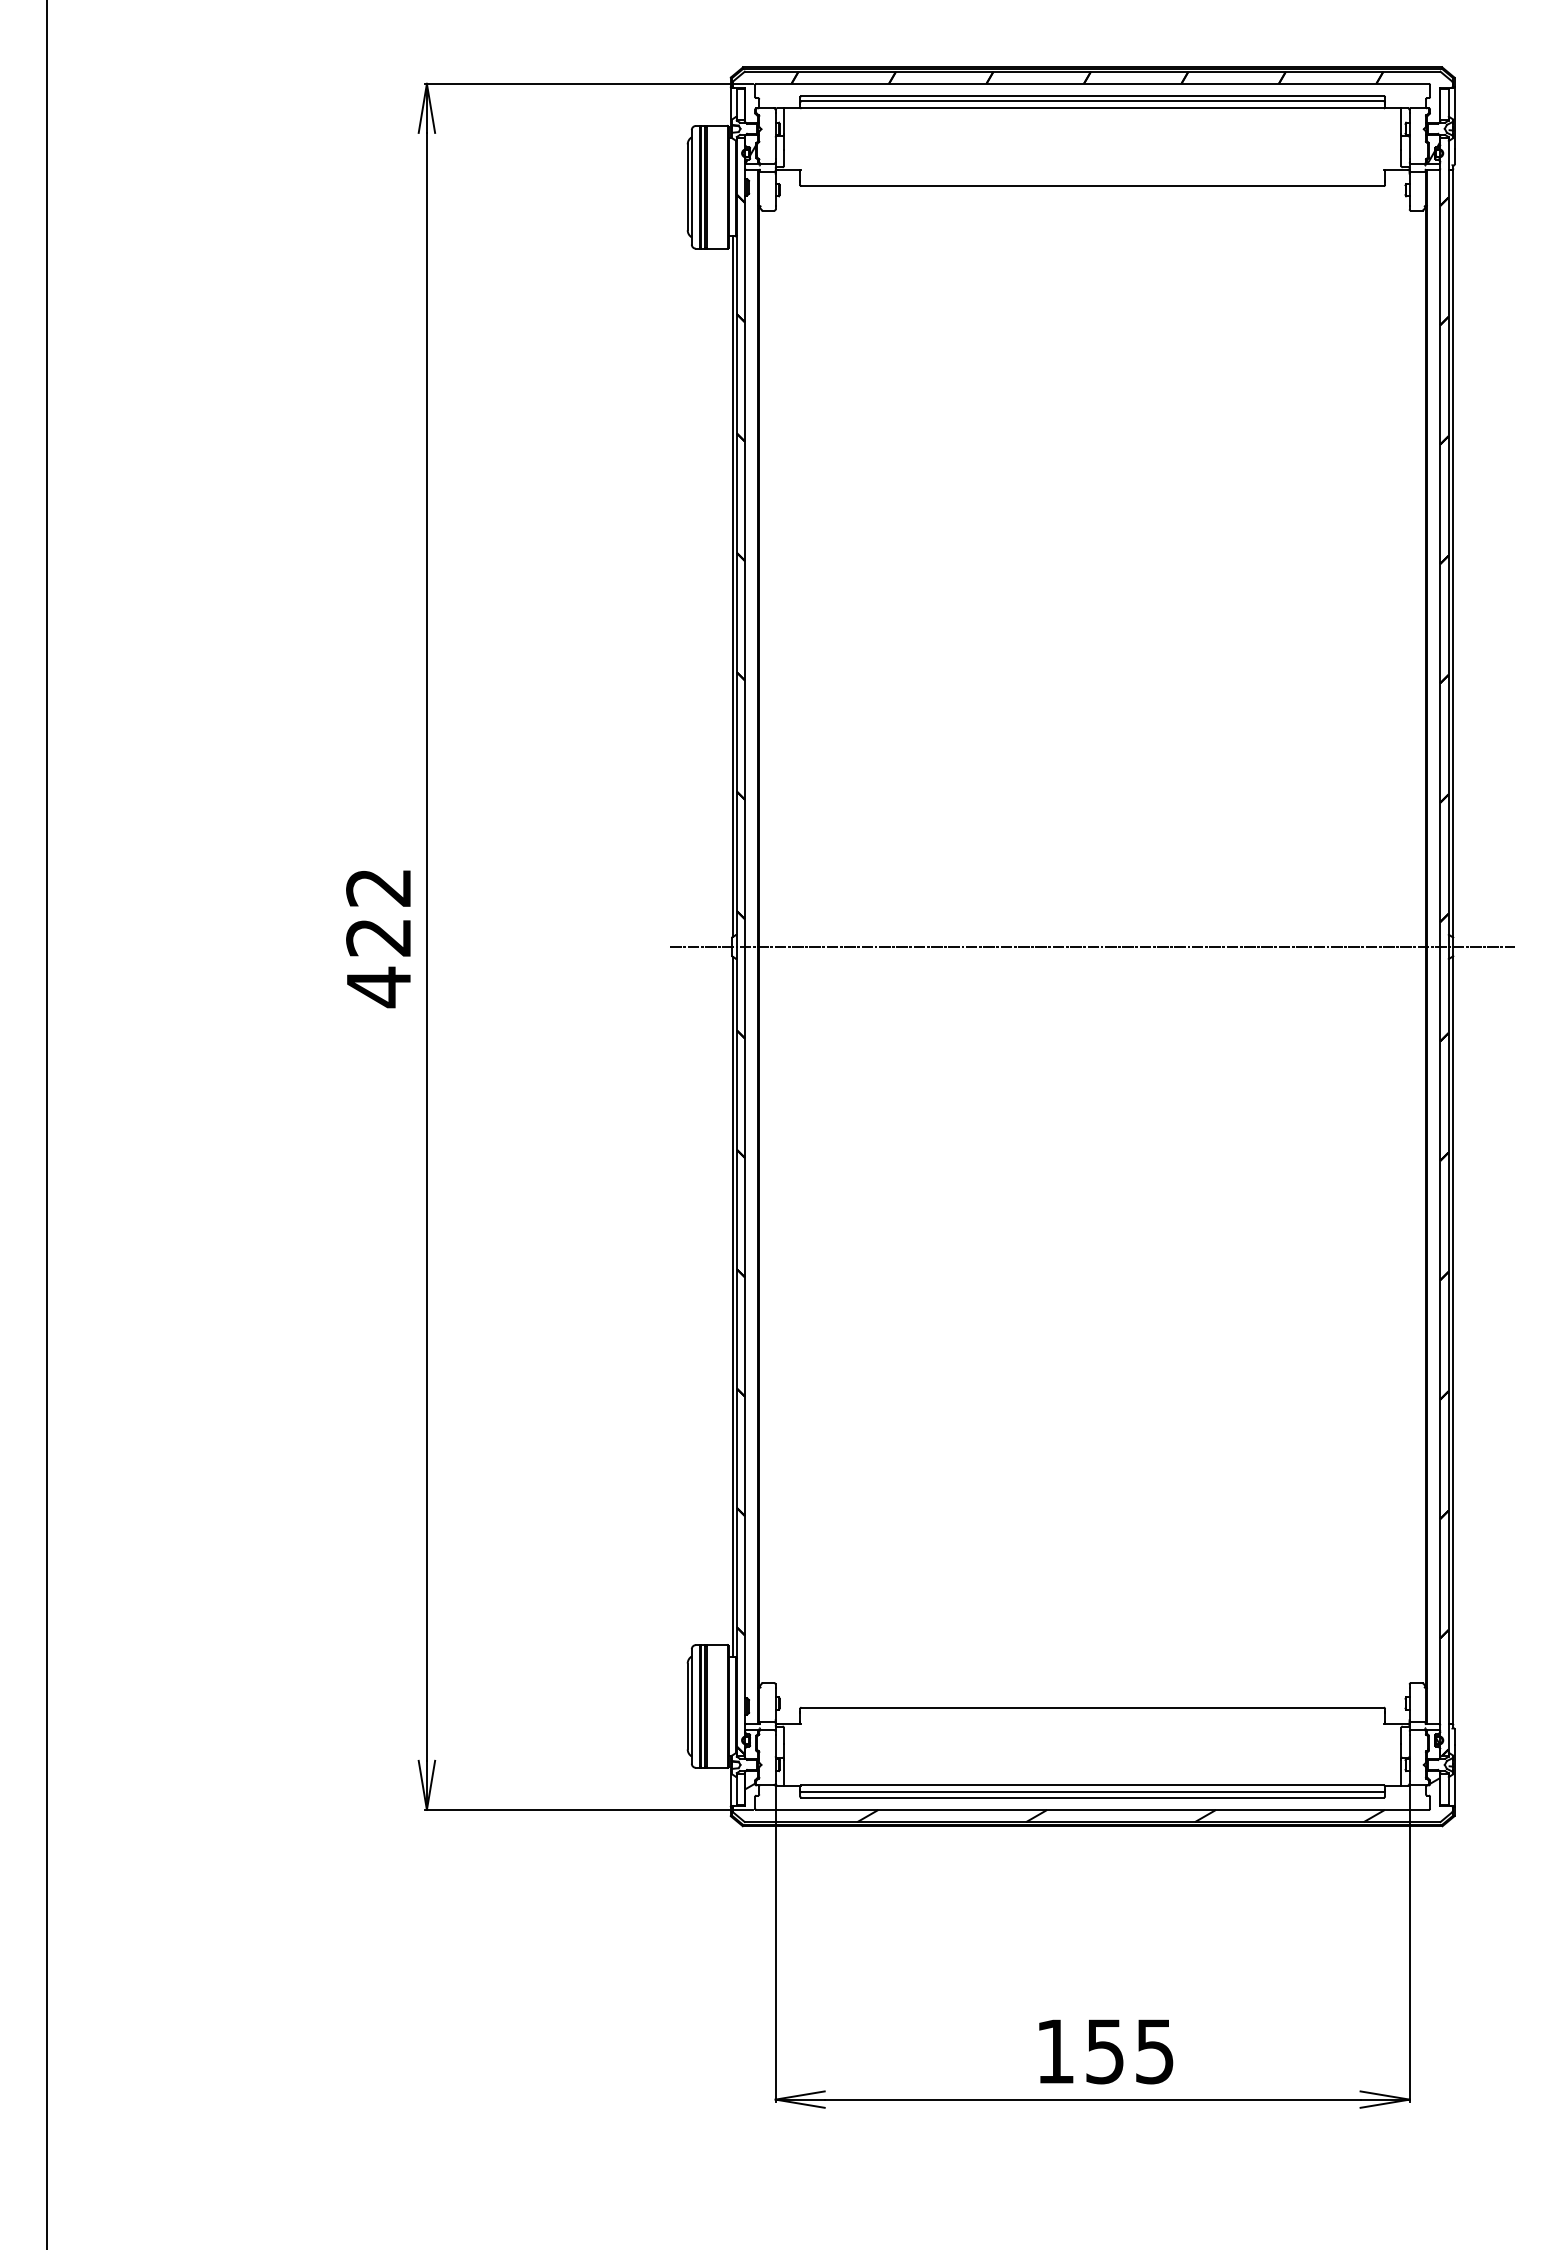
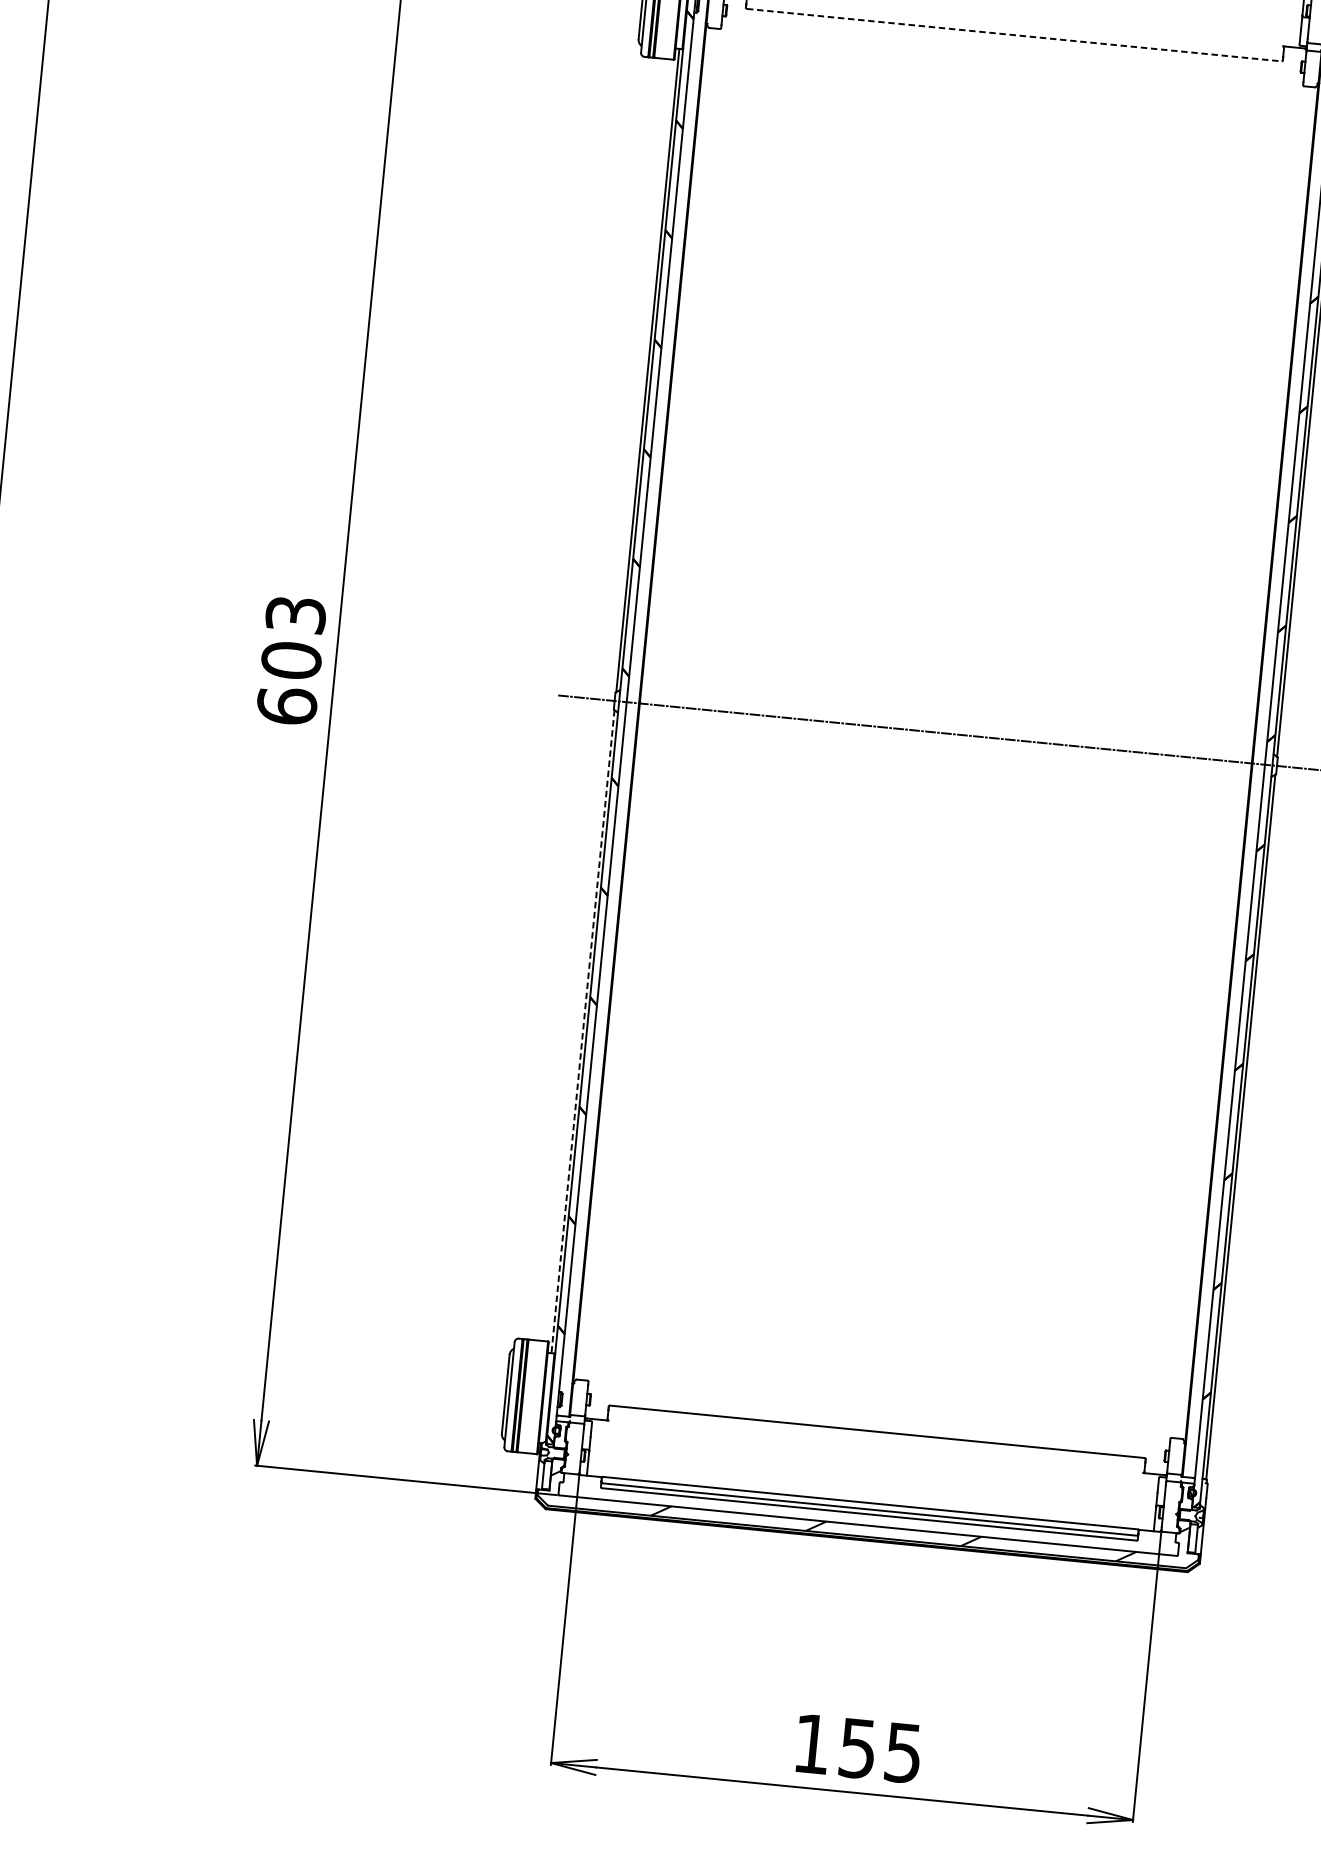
line: (1093, 186) -> (1015, 35), solid -> dashed
text: (378, 938) -> (291, 661), 422 -> 603
line: (732, 1307) -> (582, 1032), solid -> dashed

